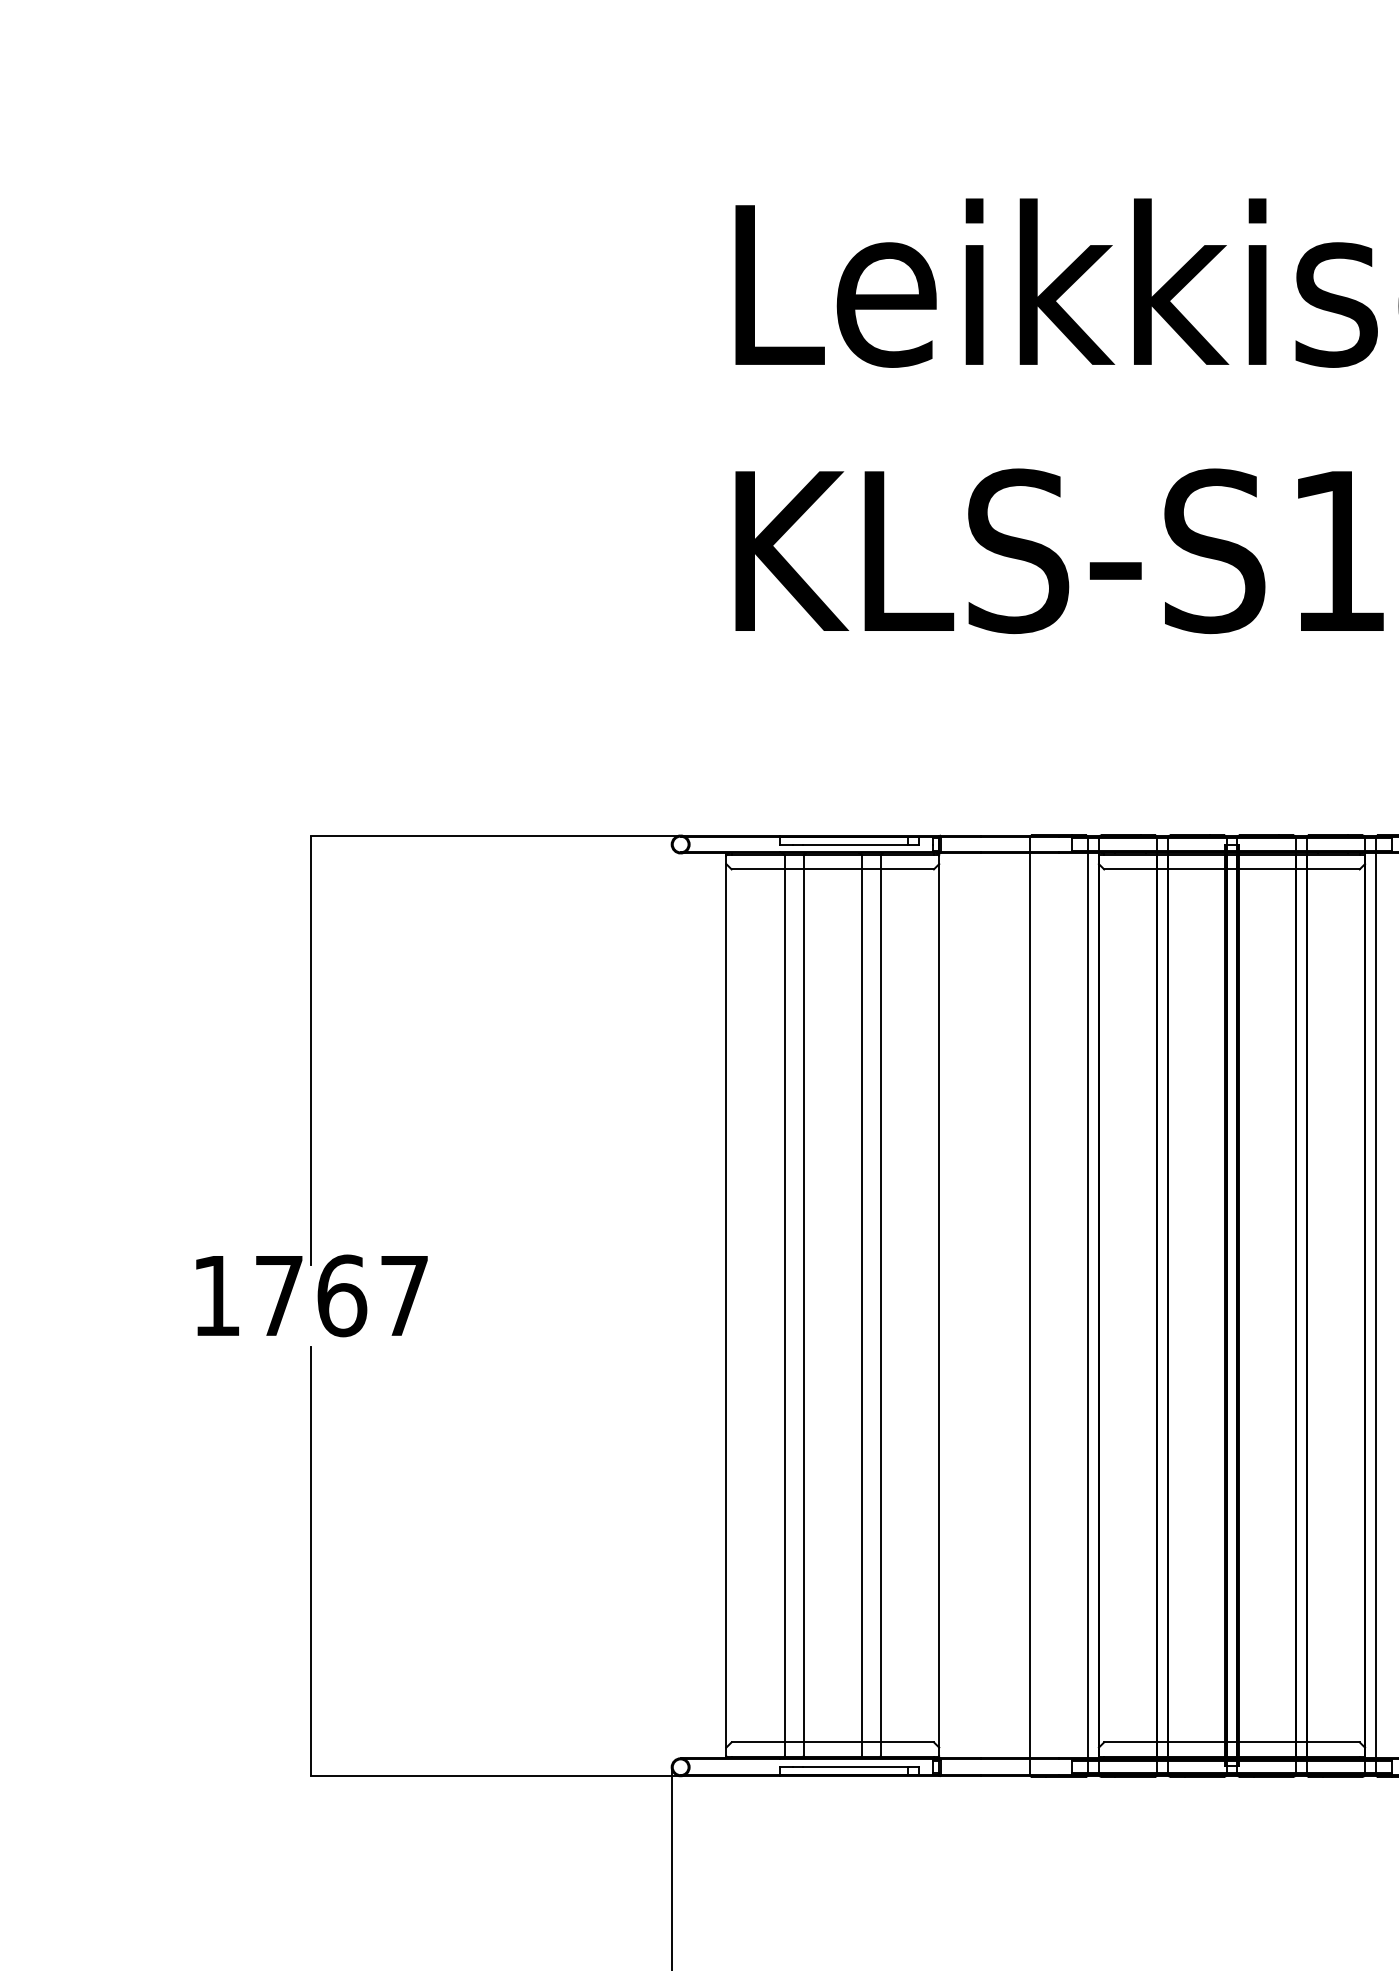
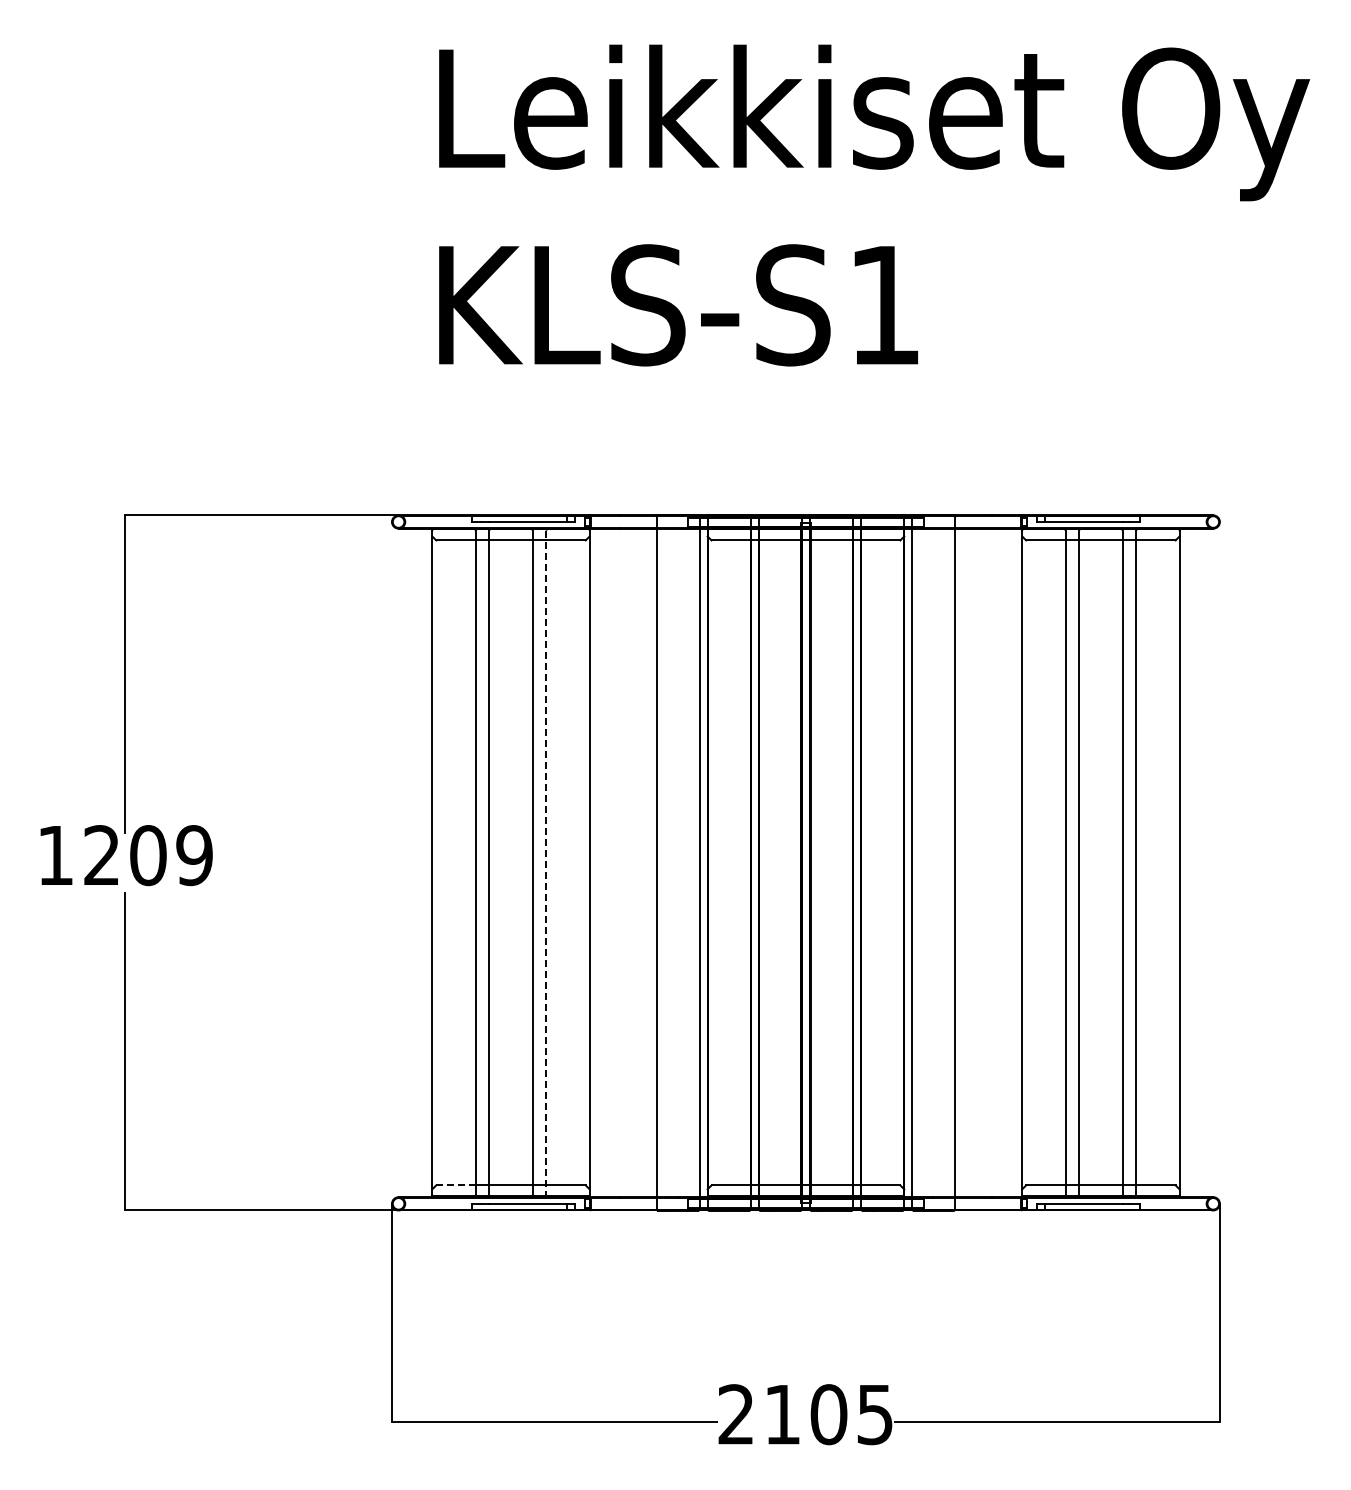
text: (342, 1295) -> (148, 855), 1767 -> 1209
line: (880, 1306) -> (546, 863), solid -> dashed
line: (757, 1742) -> (455, 1185), solid -> dashed

